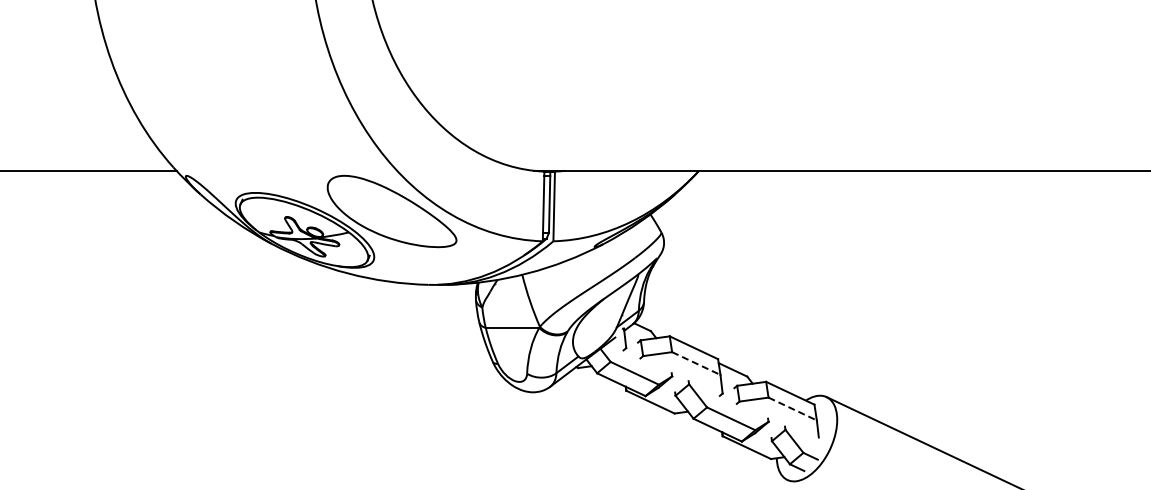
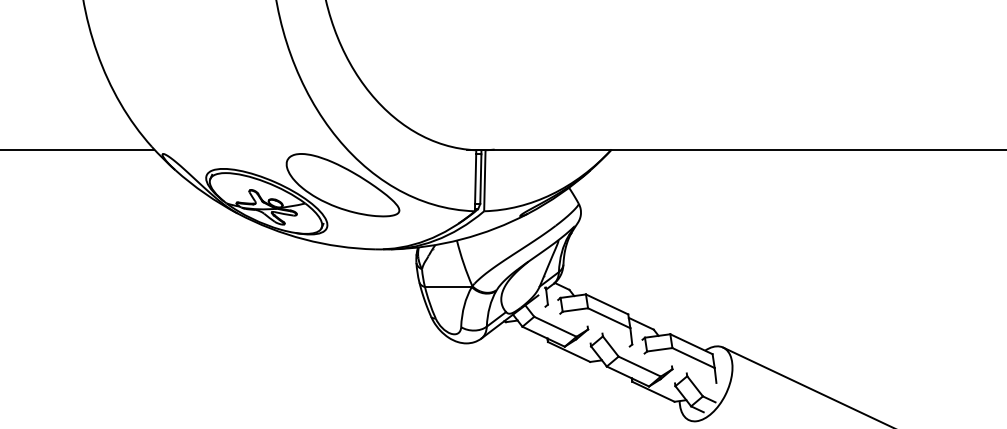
line: (696, 363) -> (609, 318), dashed -> solid
line: (792, 409) -> (693, 358), dashed -> solid

